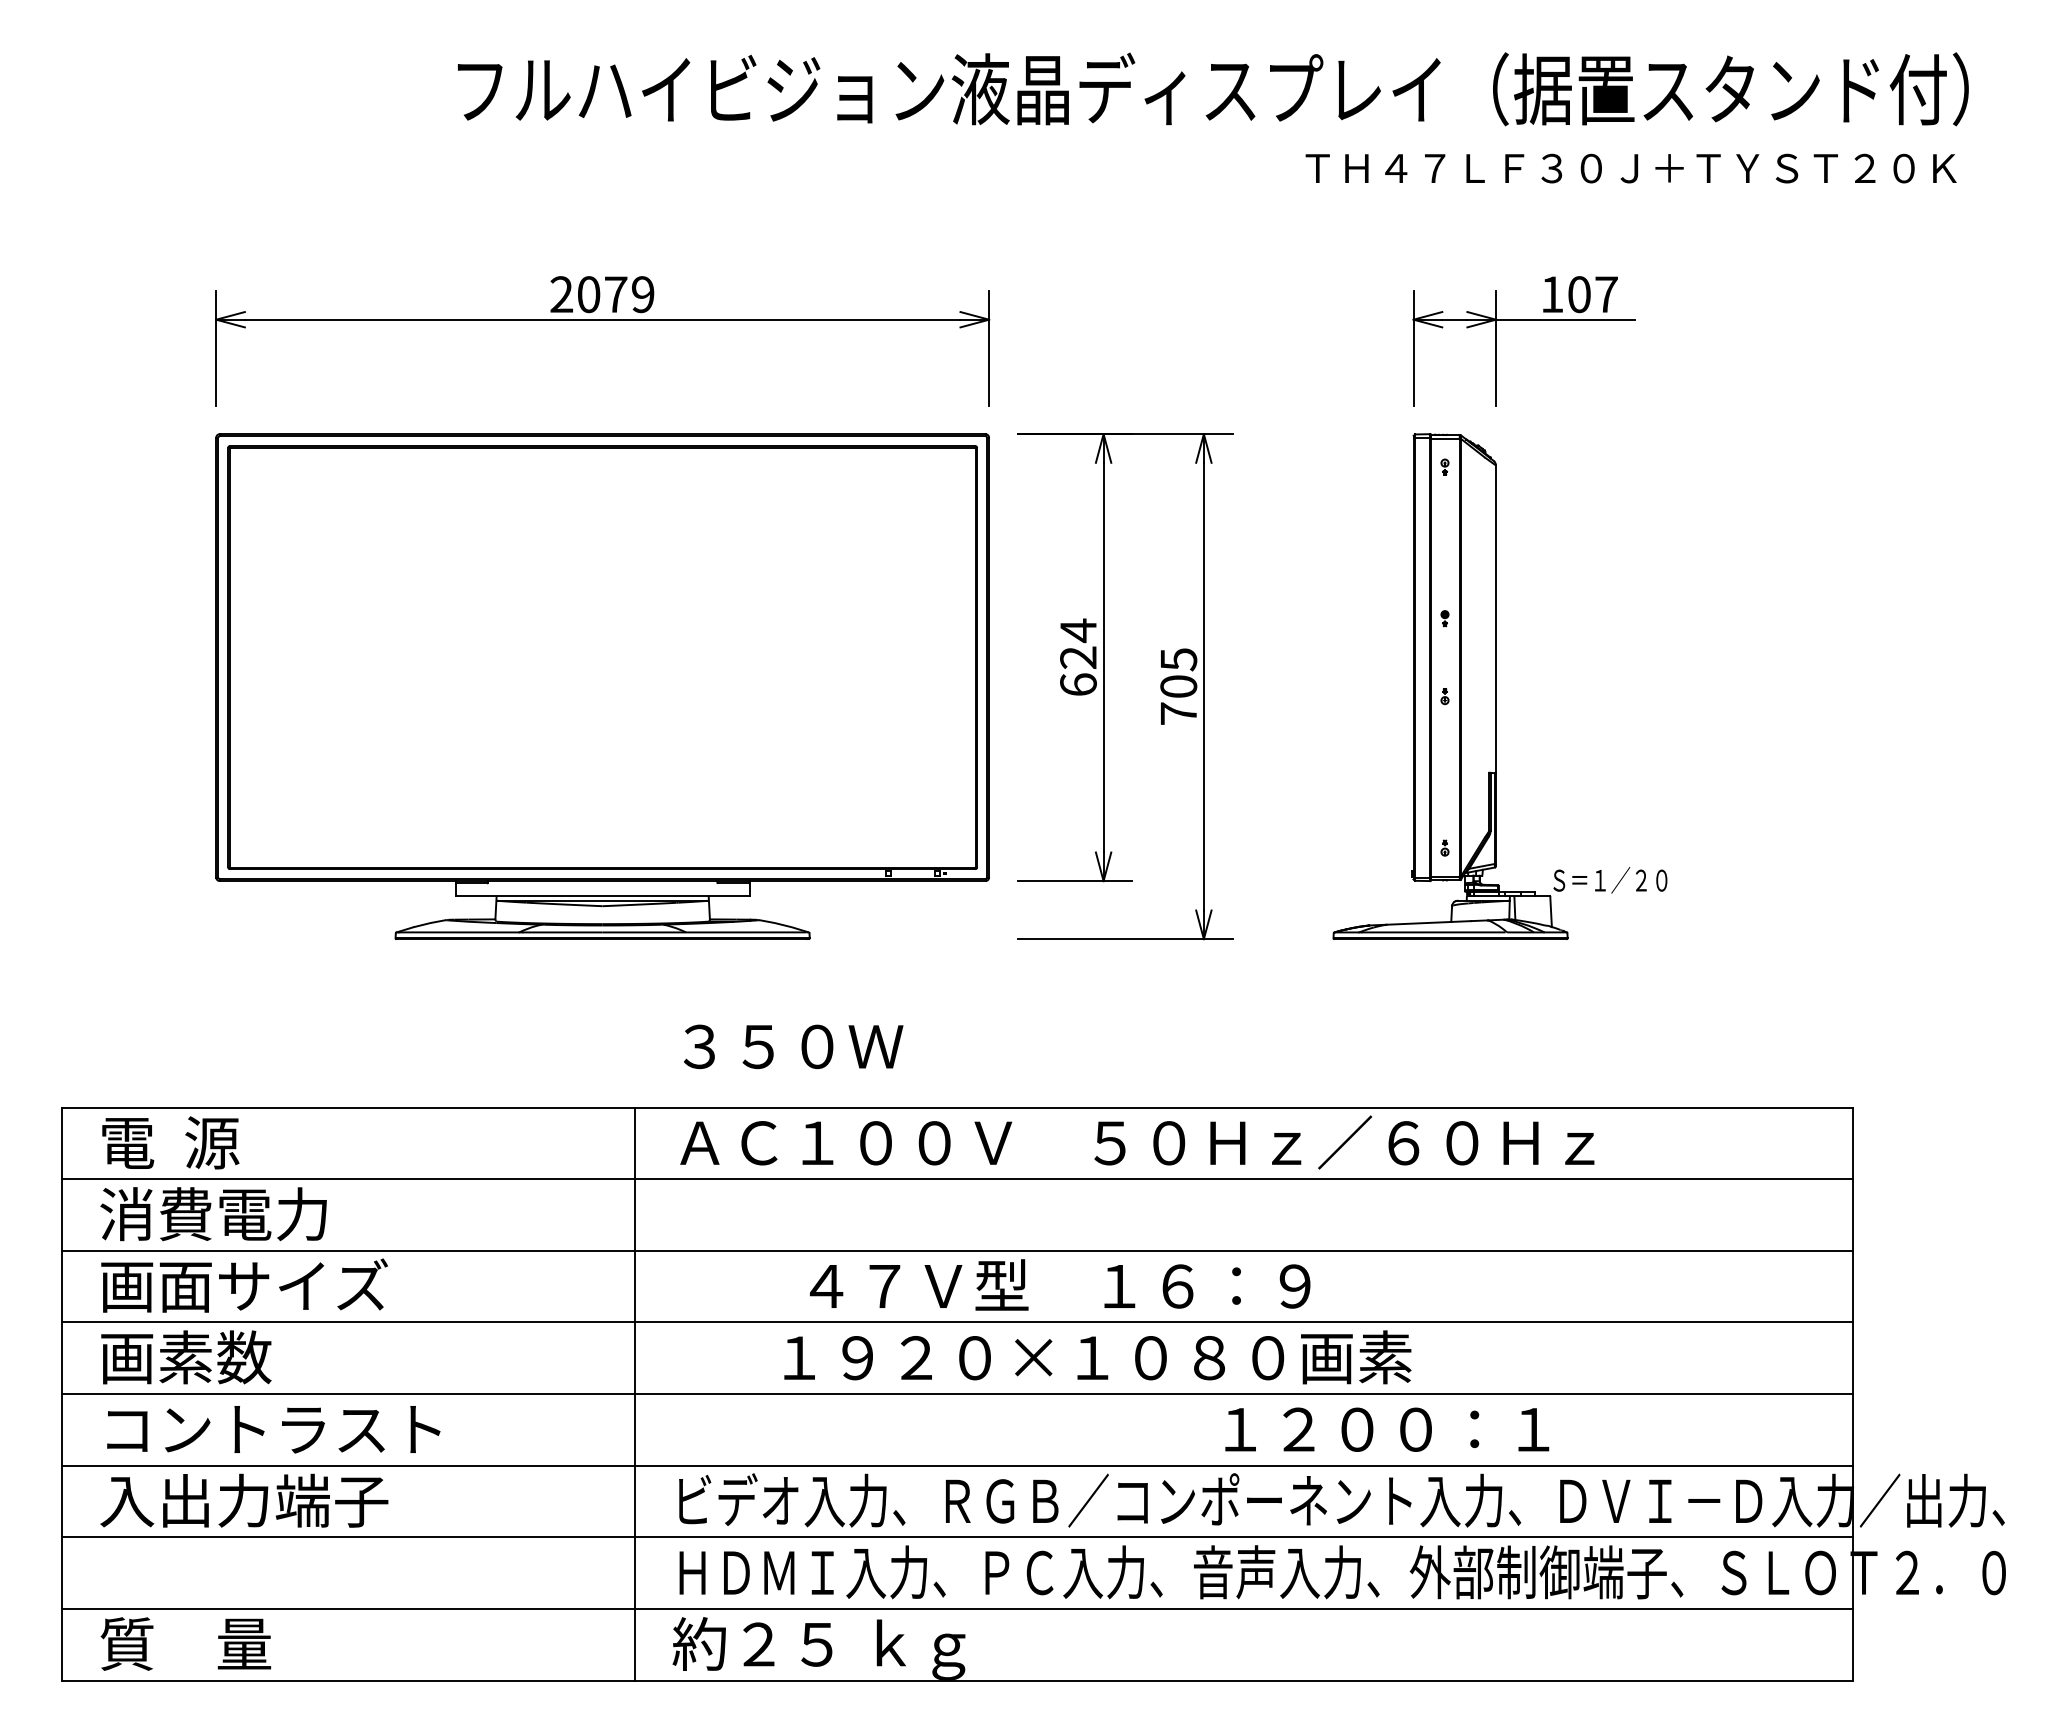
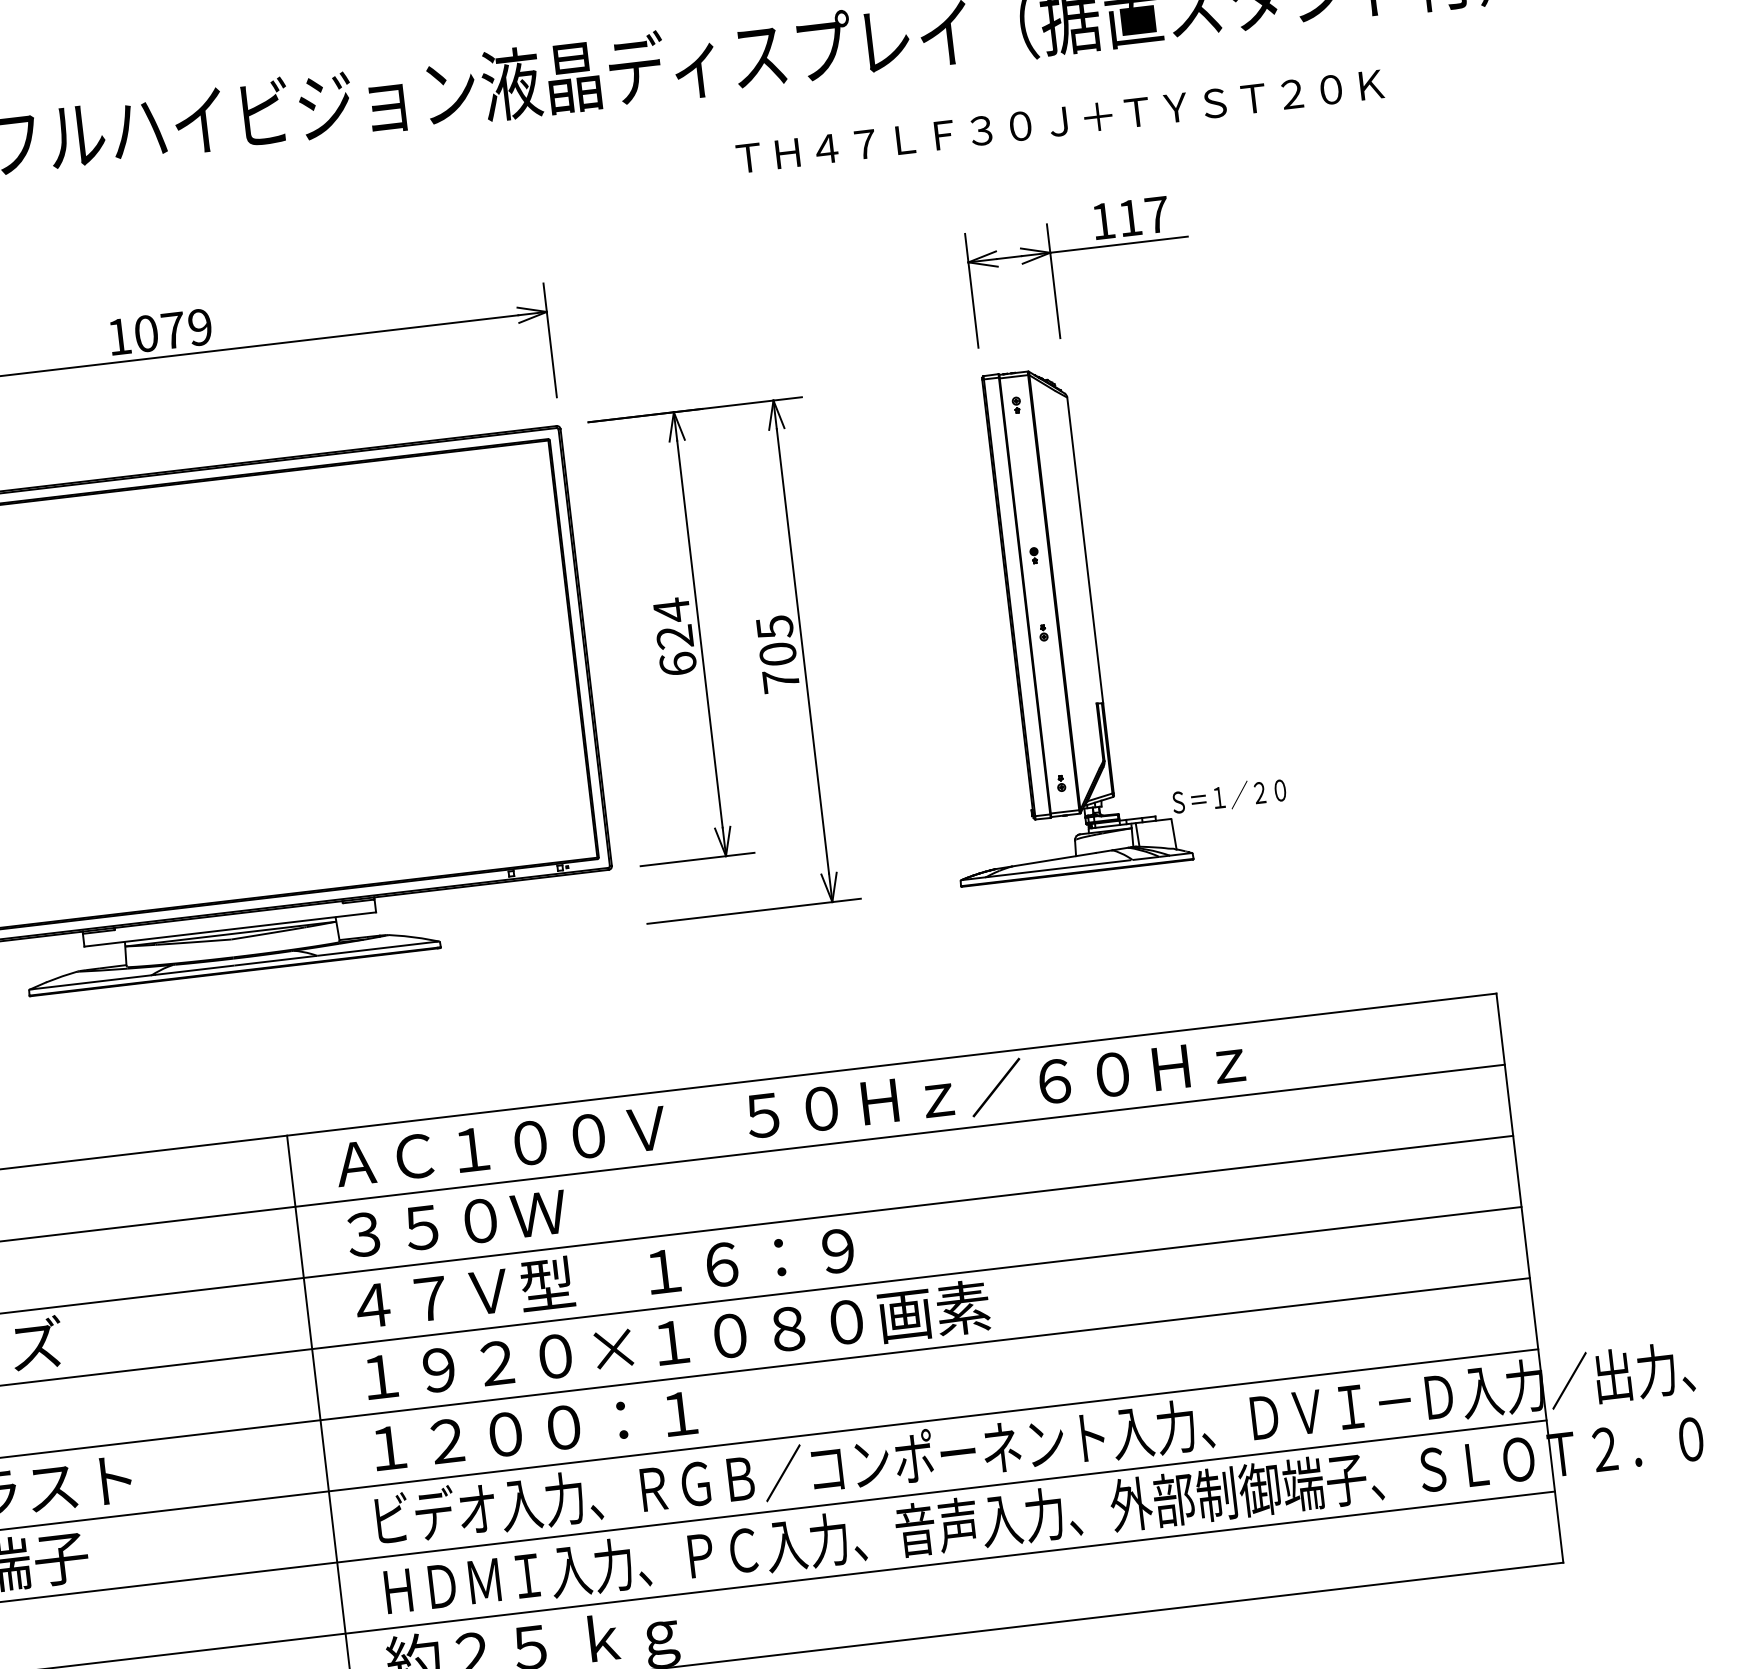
text: (1630, 168) -> (1059, 121), moved
text: (561, 294) -> (119, 336), 2079 -> 1079
text: (1579, 294) -> (1130, 218), 107 -> 117
text: (793, 1046) -> (456, 1223), moved
text: (1060, 1284) -> (605, 1276), moved
text: (1097, 1357) -> (677, 1341), moved
text: (1387, 1429) -> (535, 1430), moved

